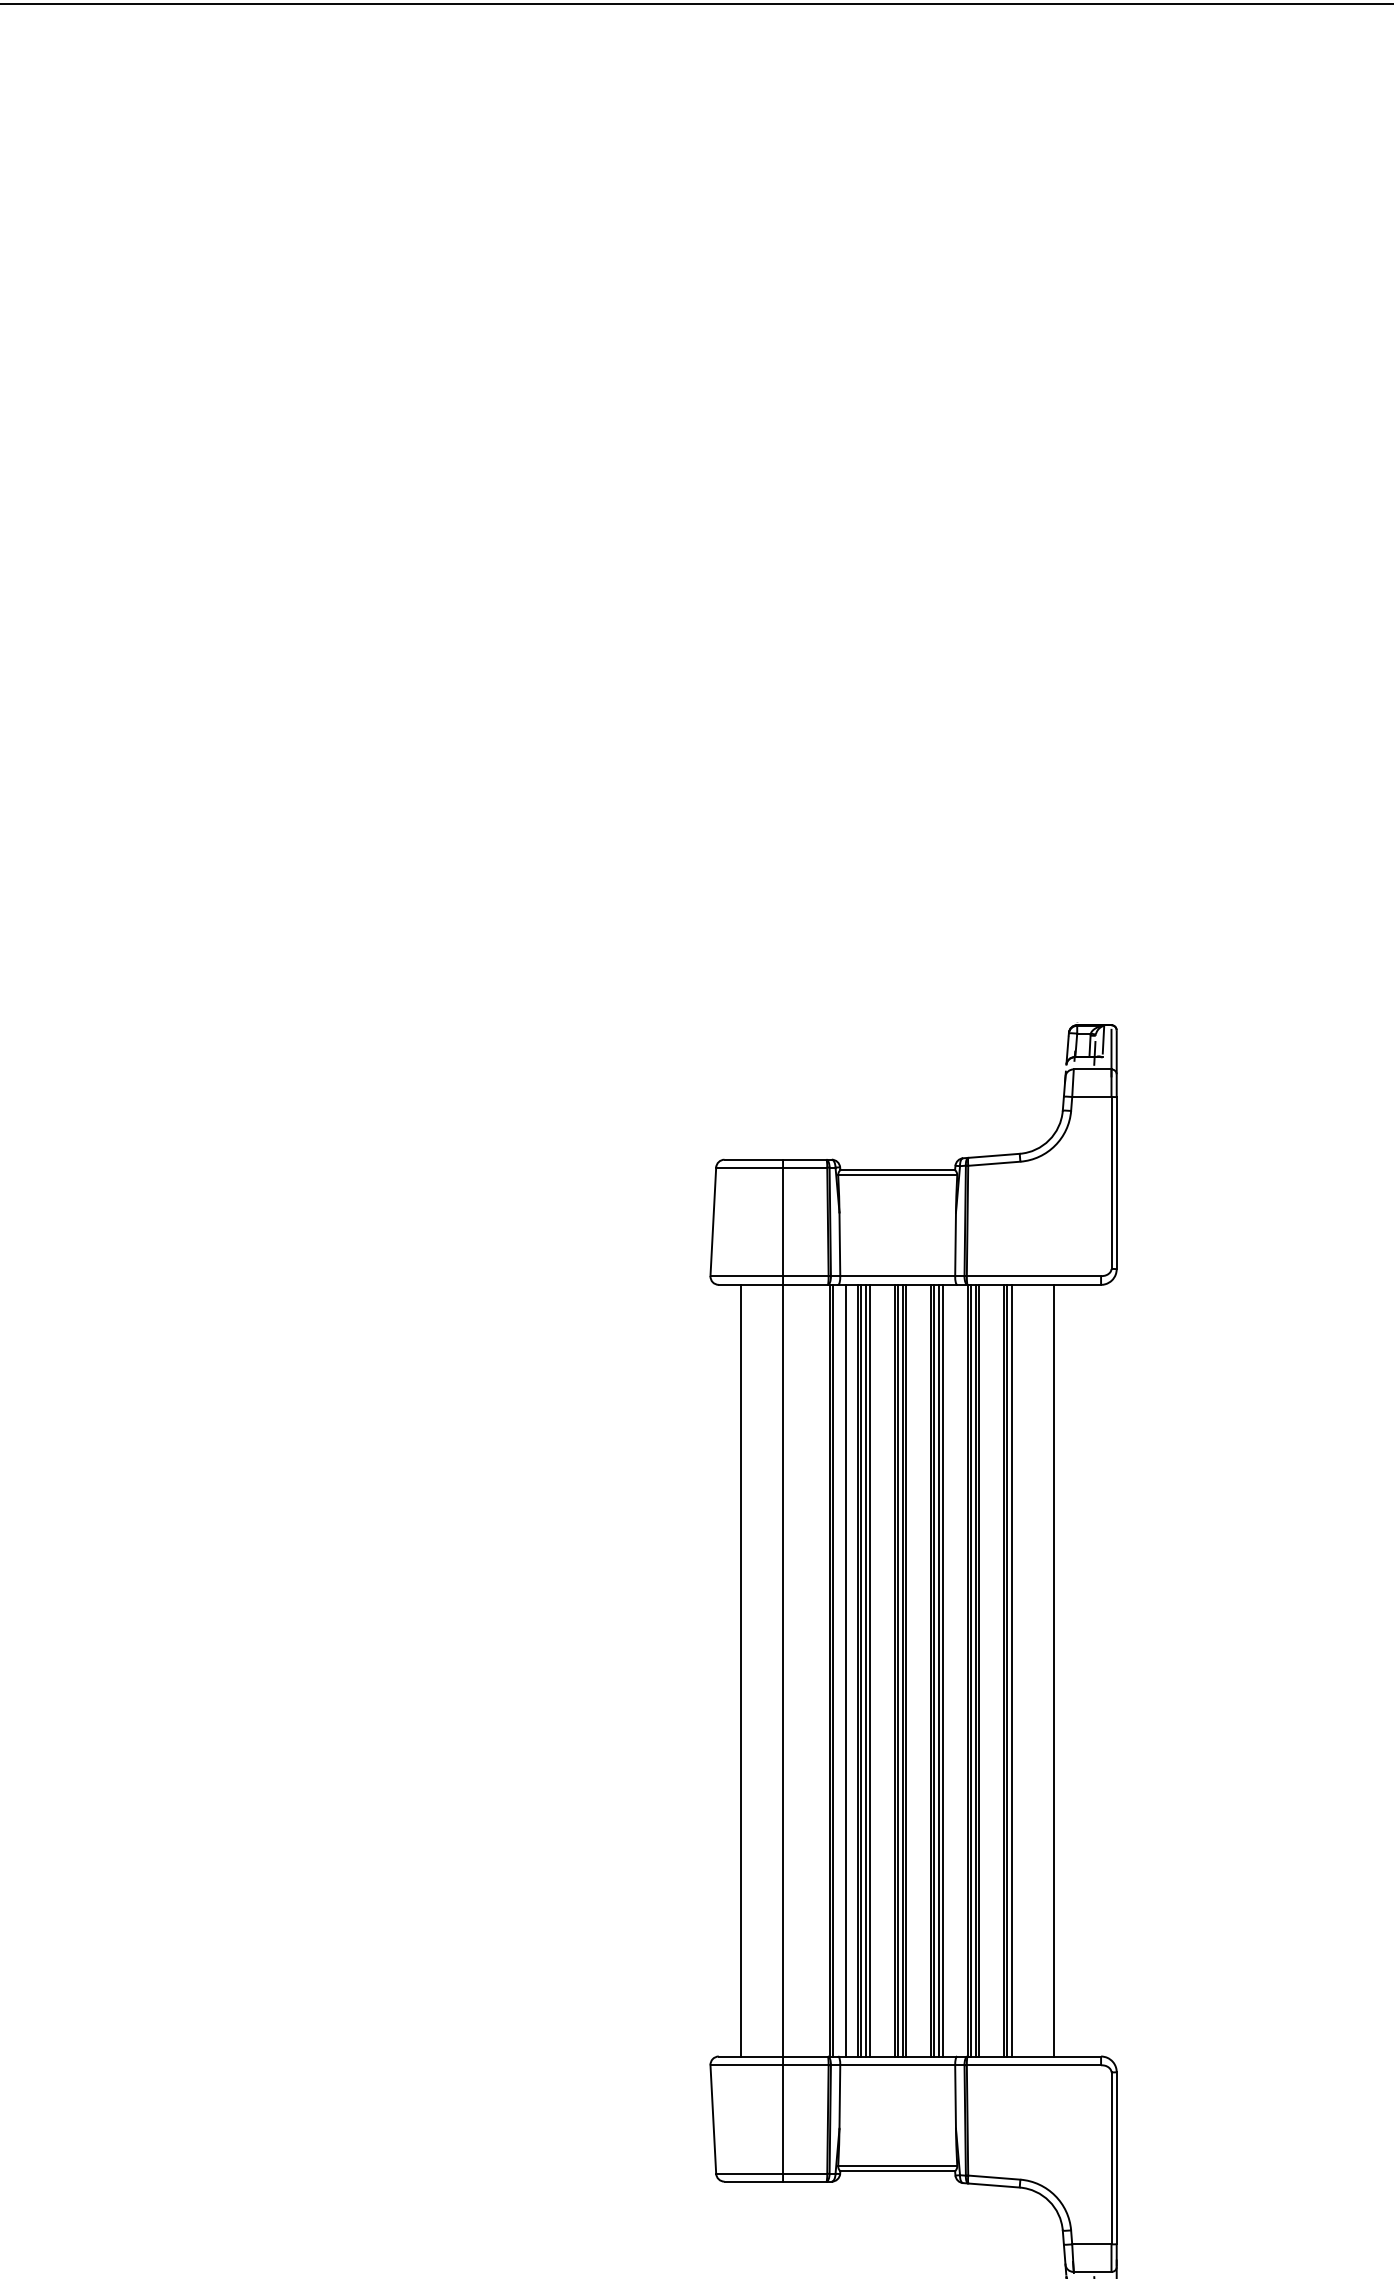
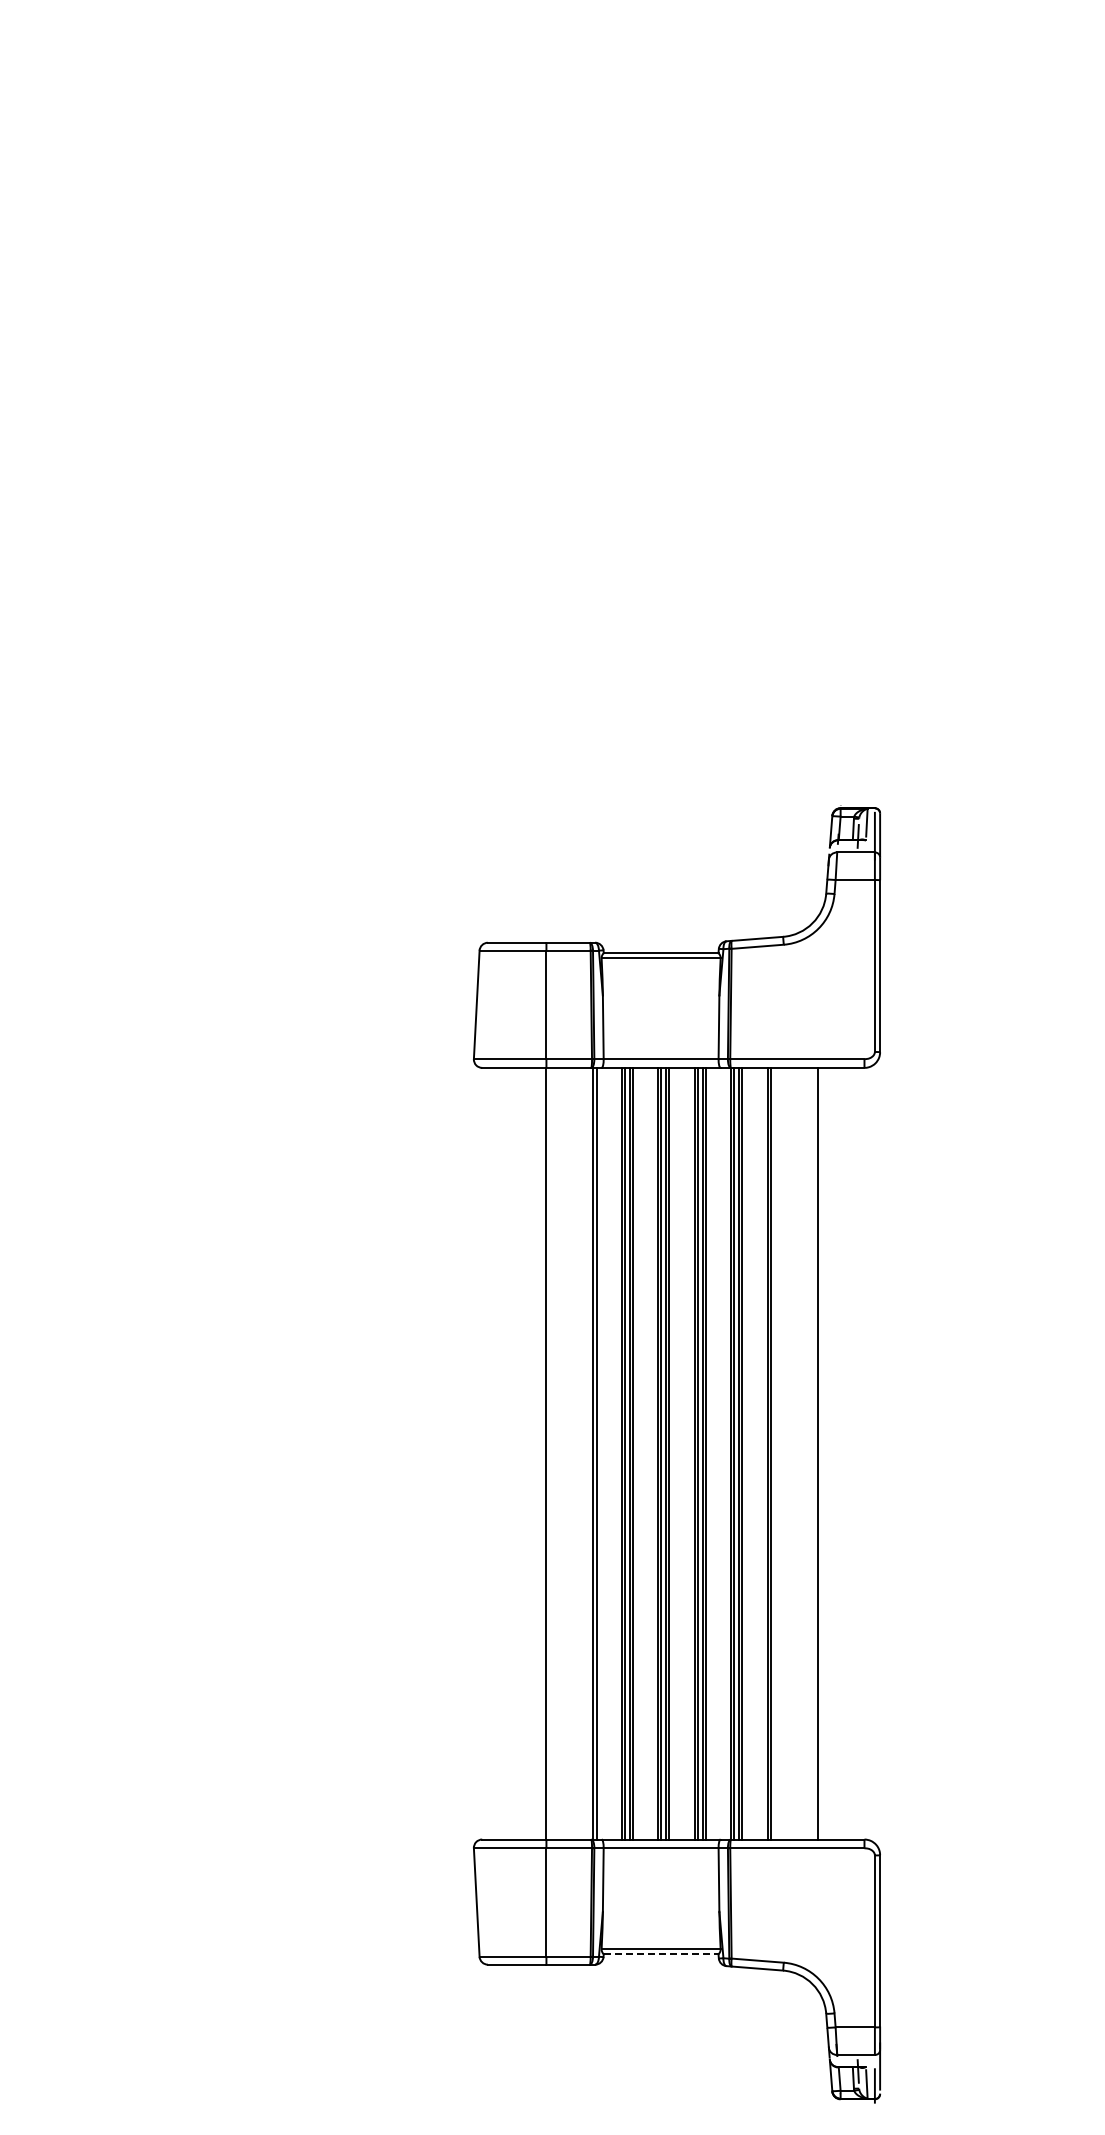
line: (741, 1670) -> (504, 1453), removed
line: (845, 1670) -> (608, 1453), removed
line: (1012, 1670) -> (775, 1453), removed
line: (898, 2171) -> (661, 1954), solid -> dashed

